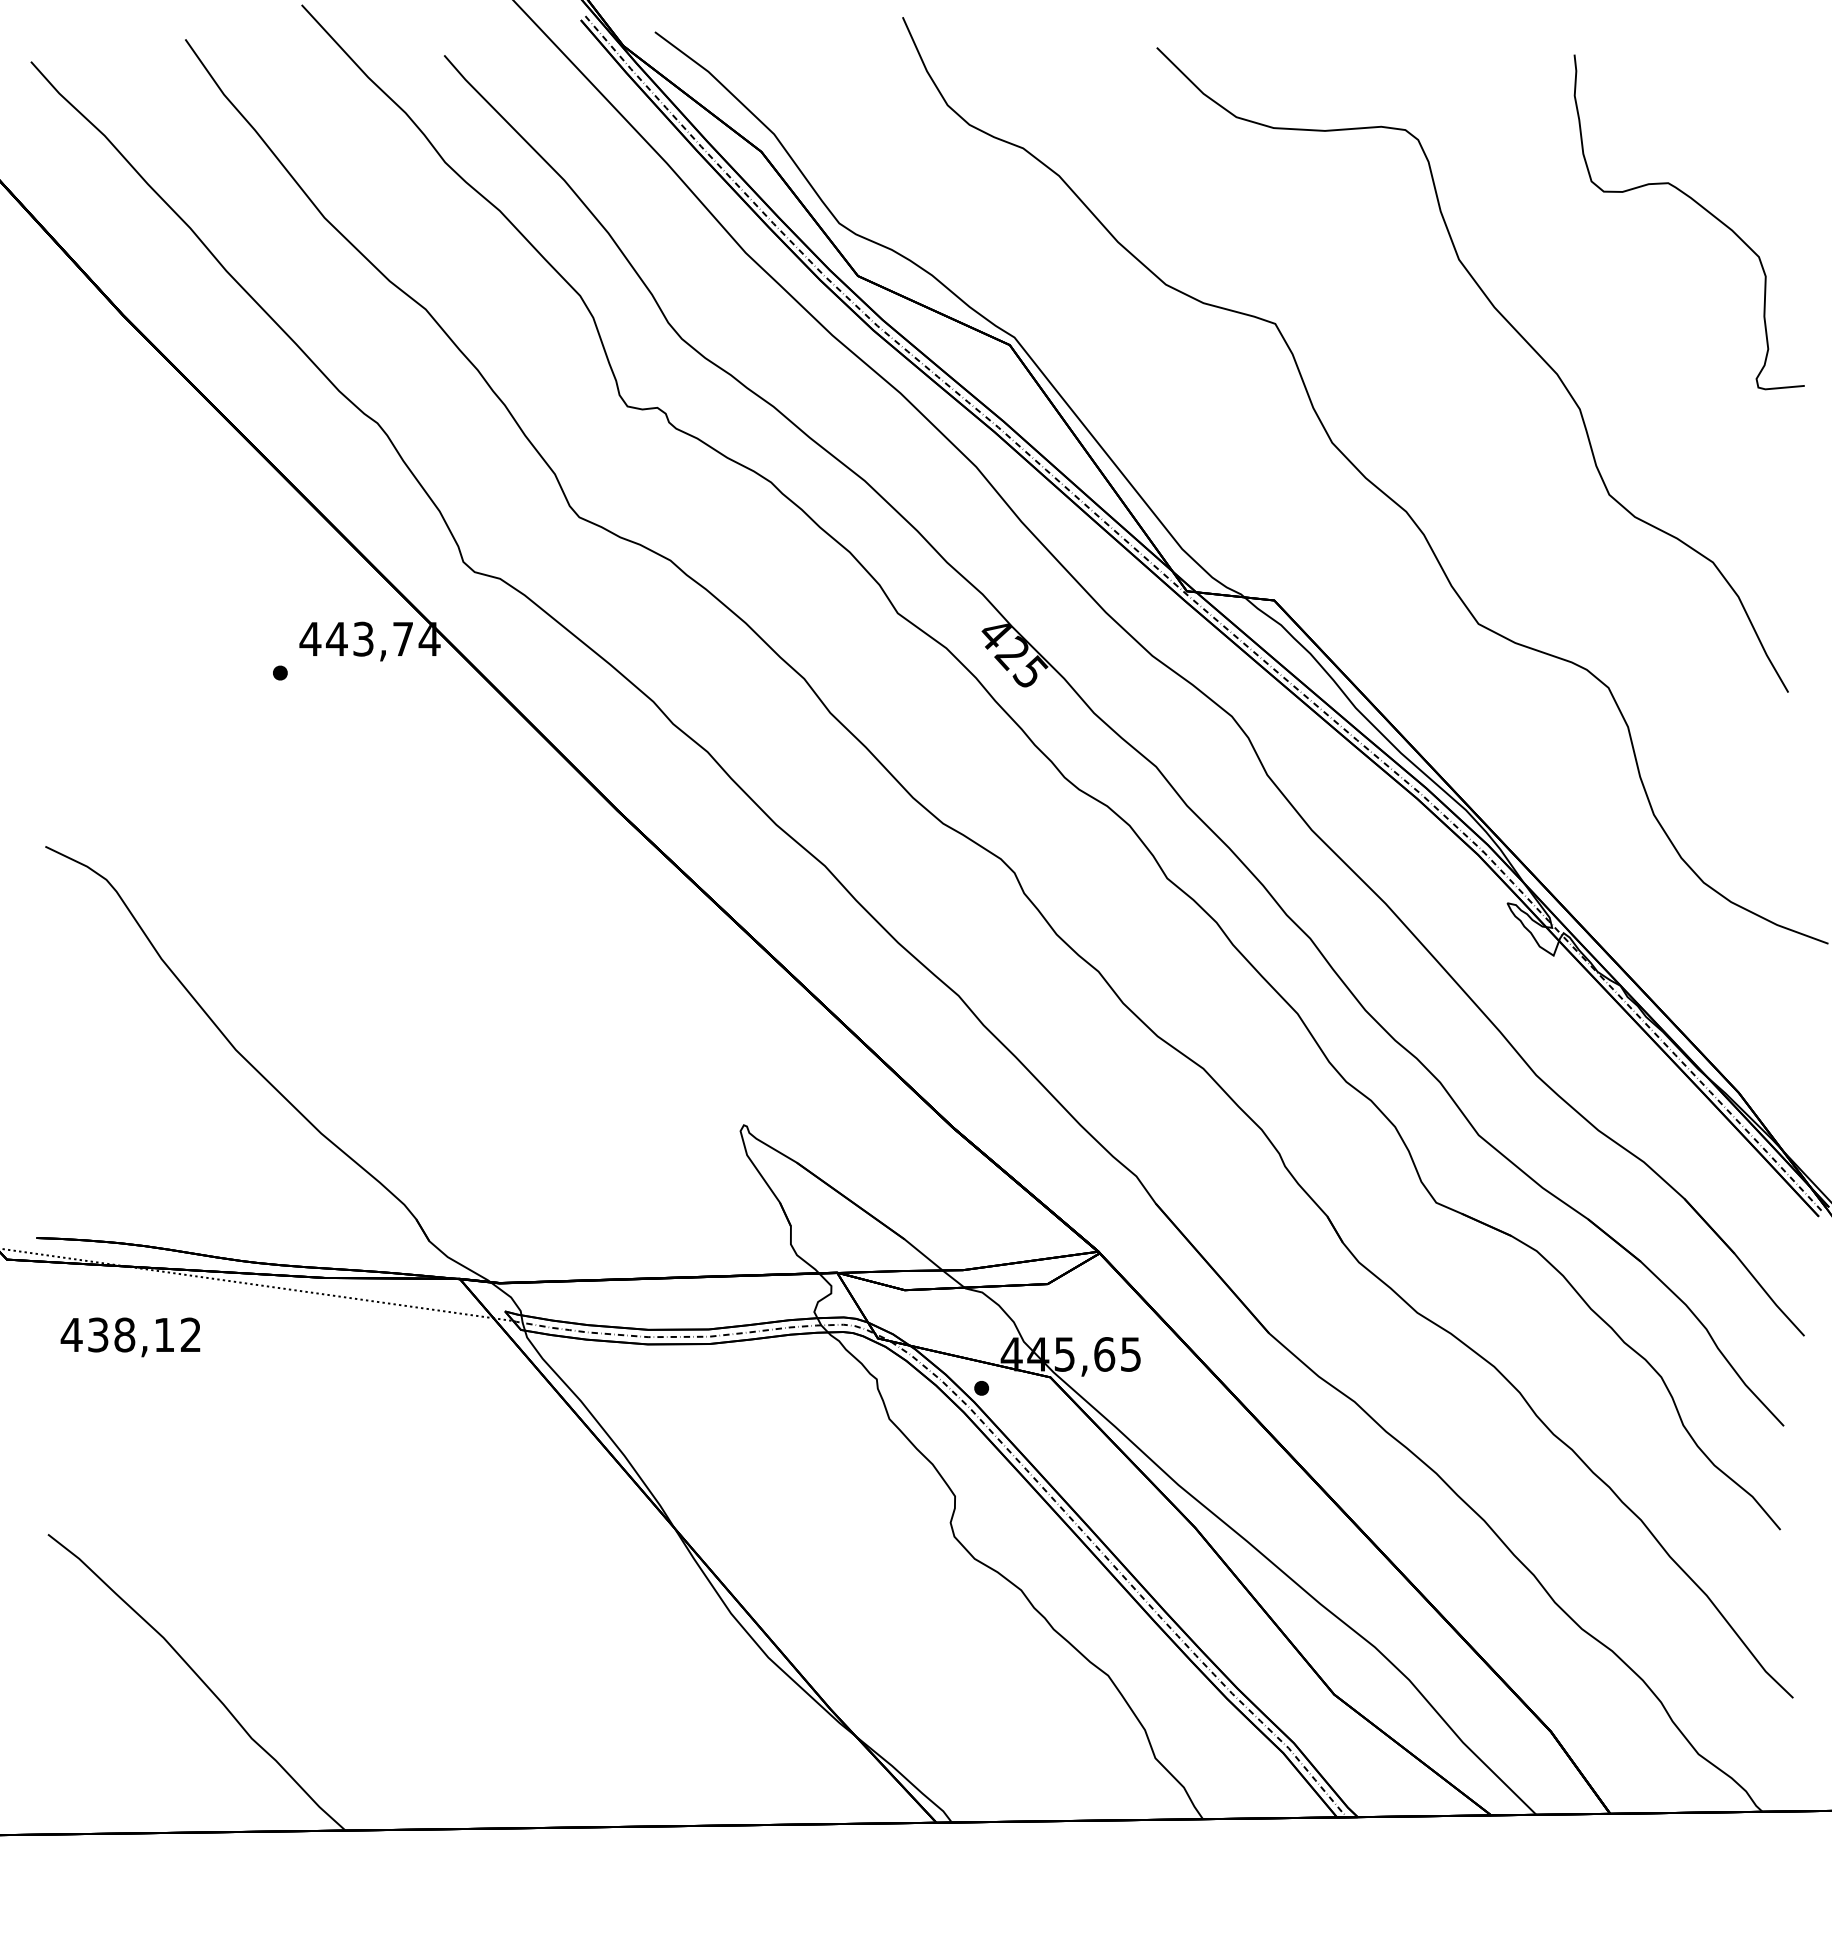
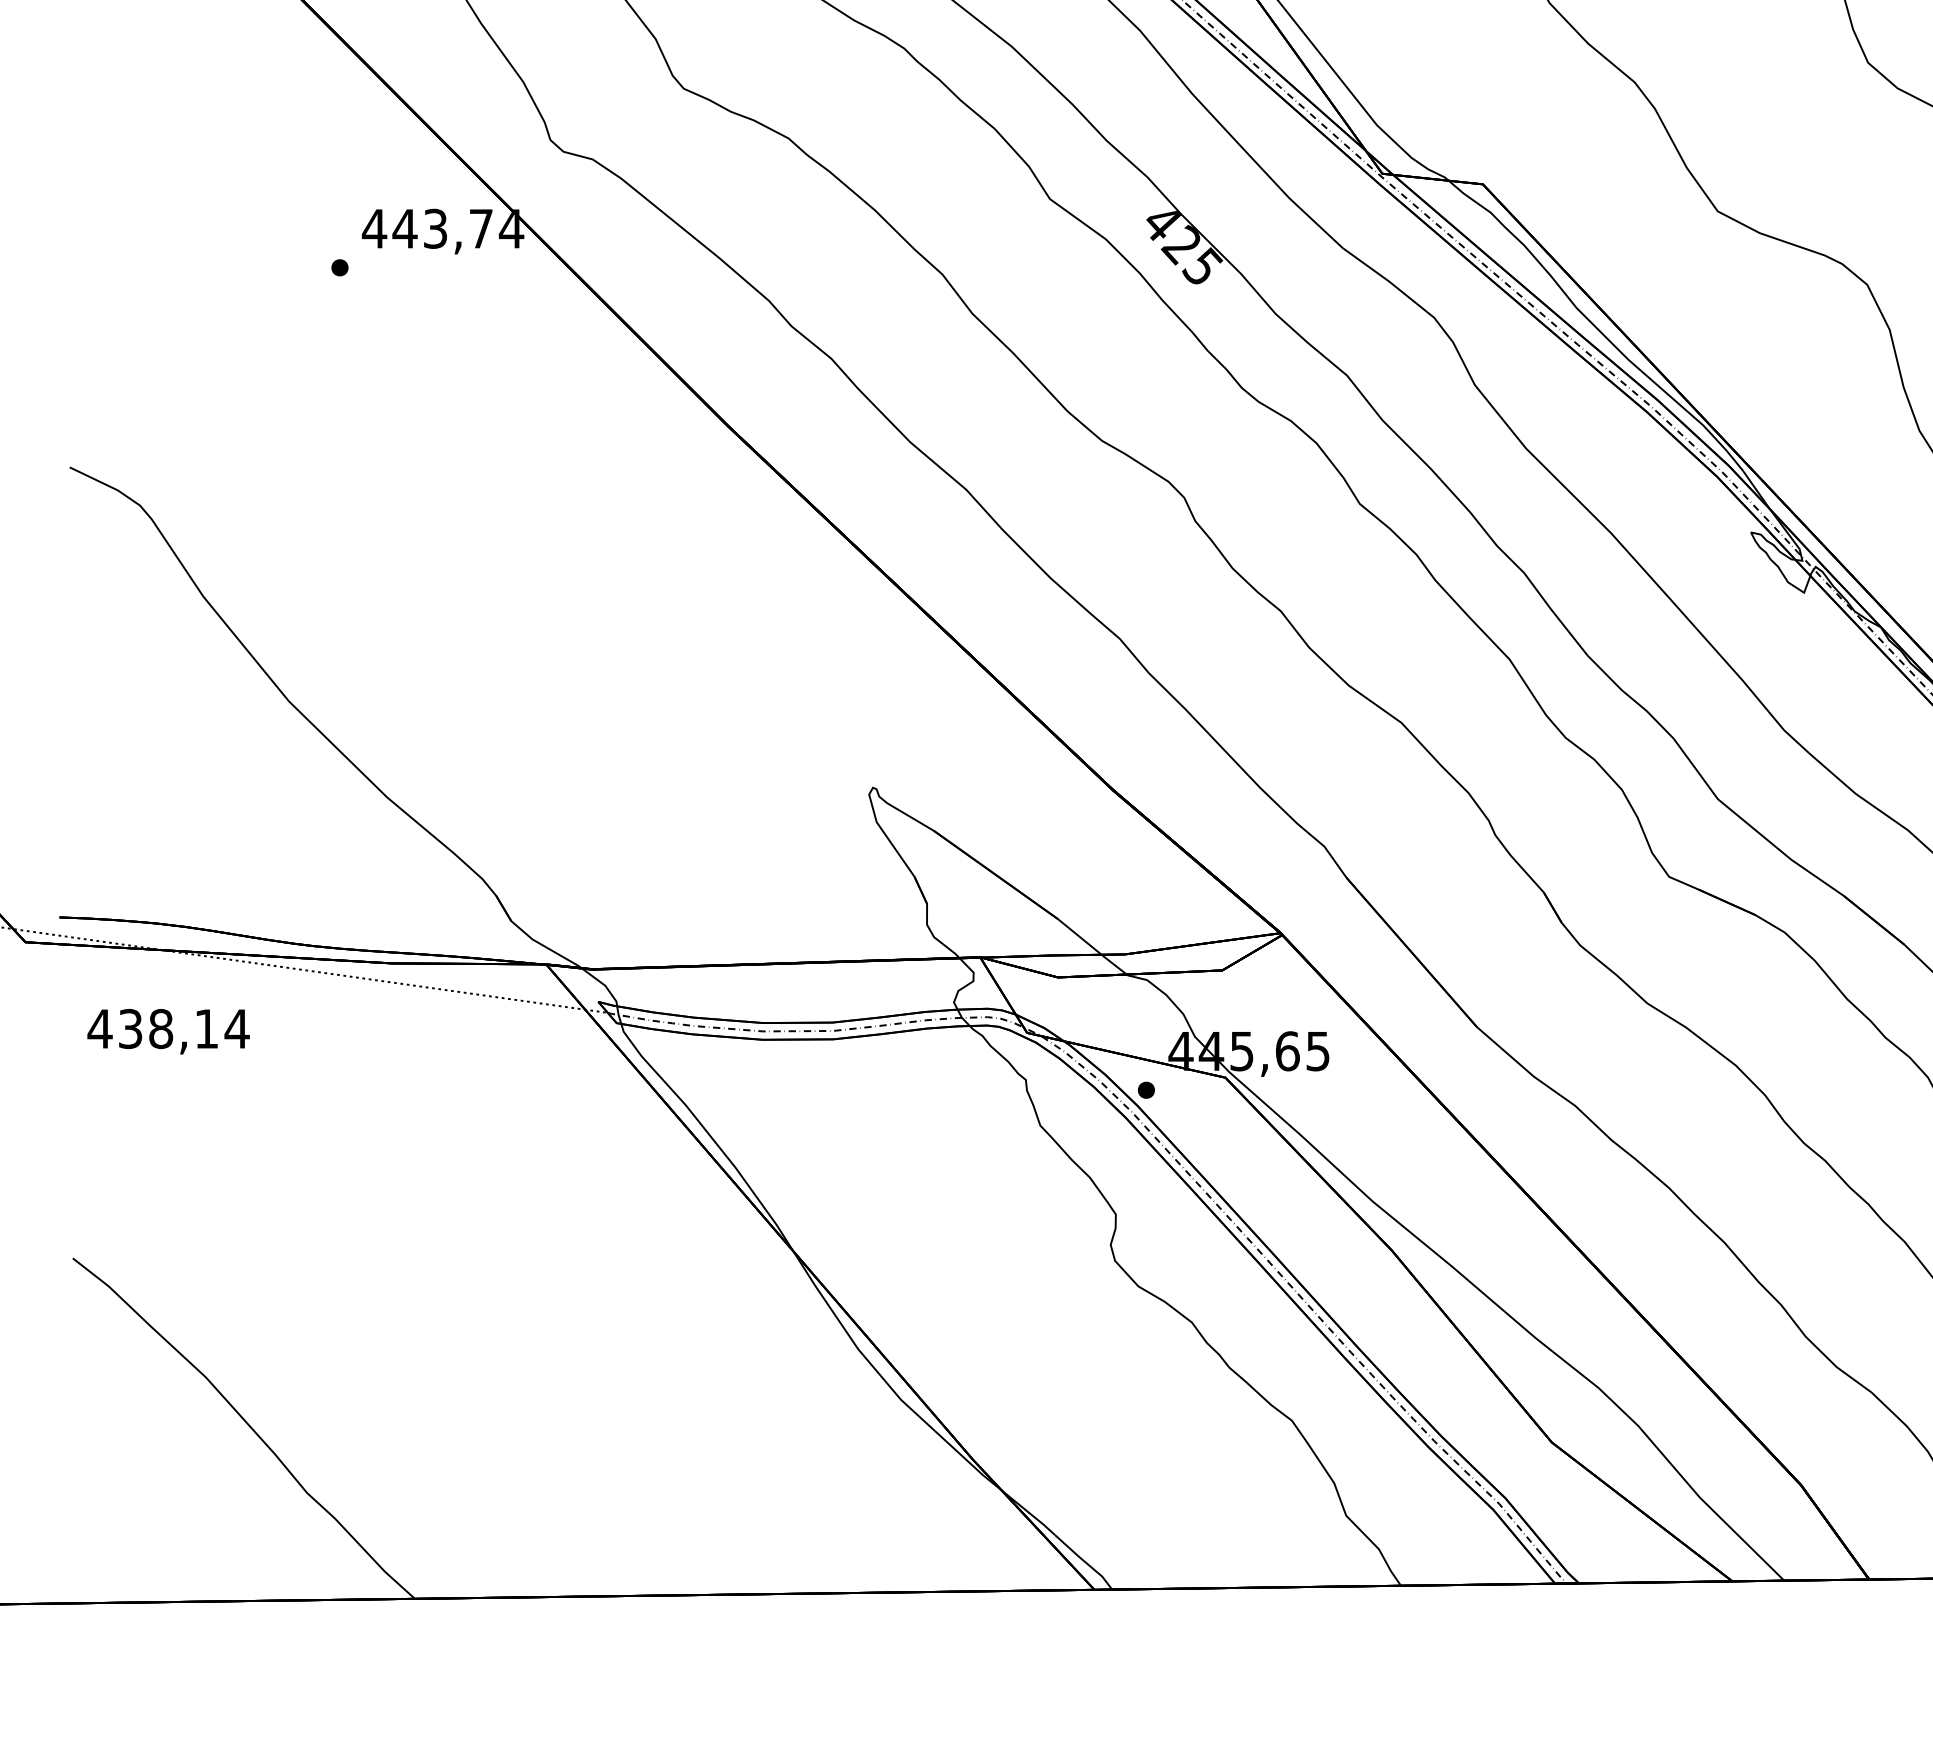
text: (190, 1334) -> (236, 1028), 438,12 -> 438,14

